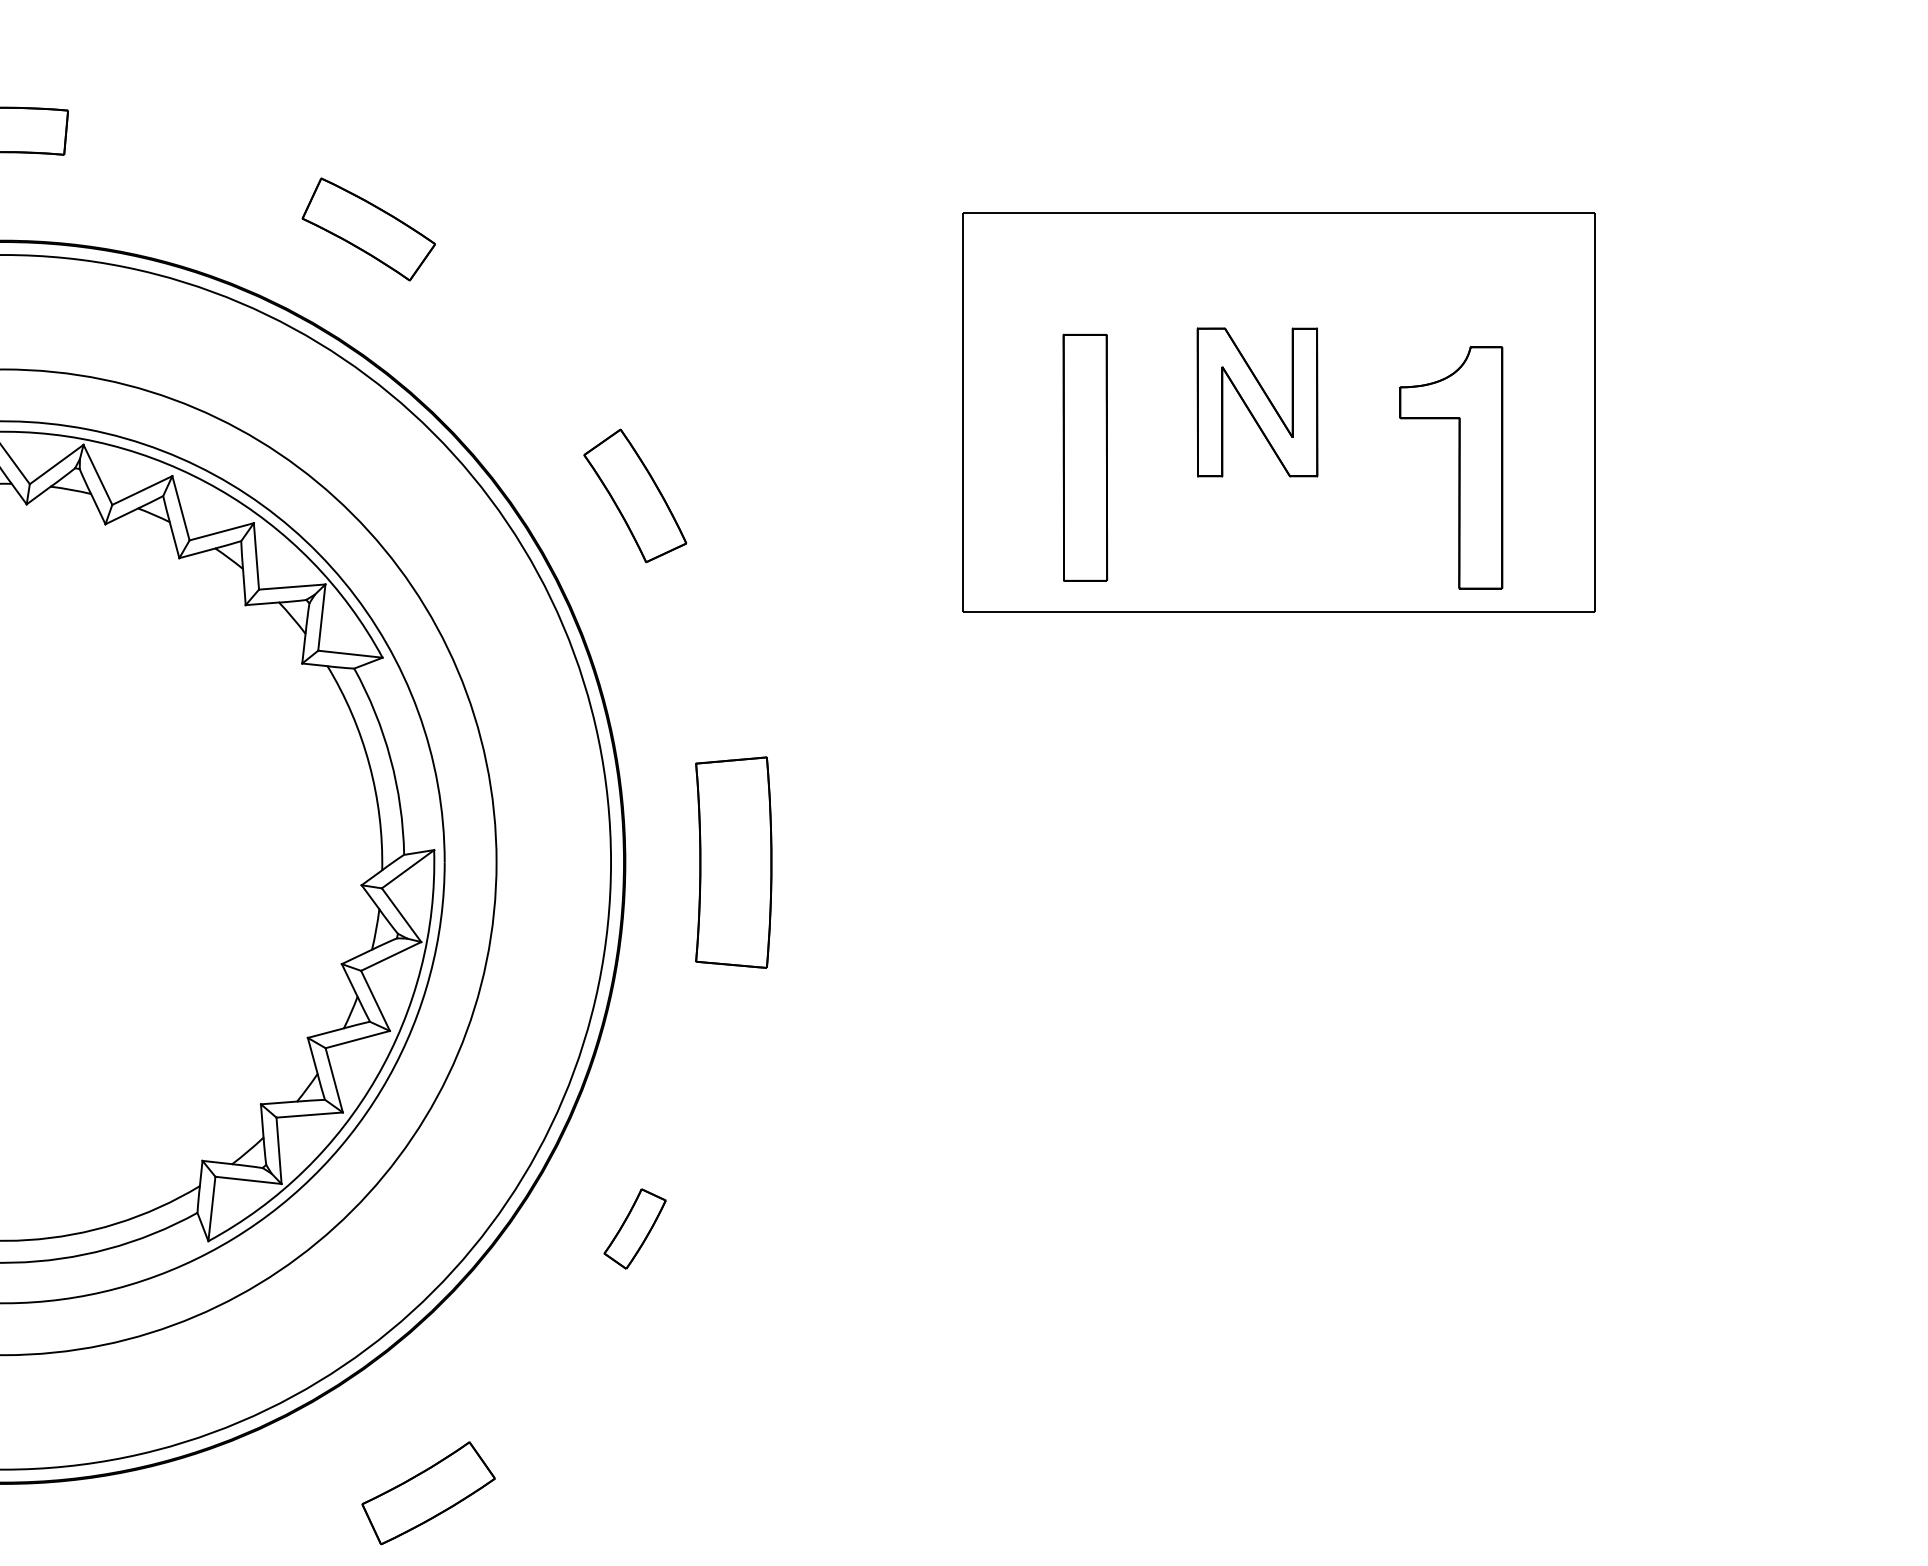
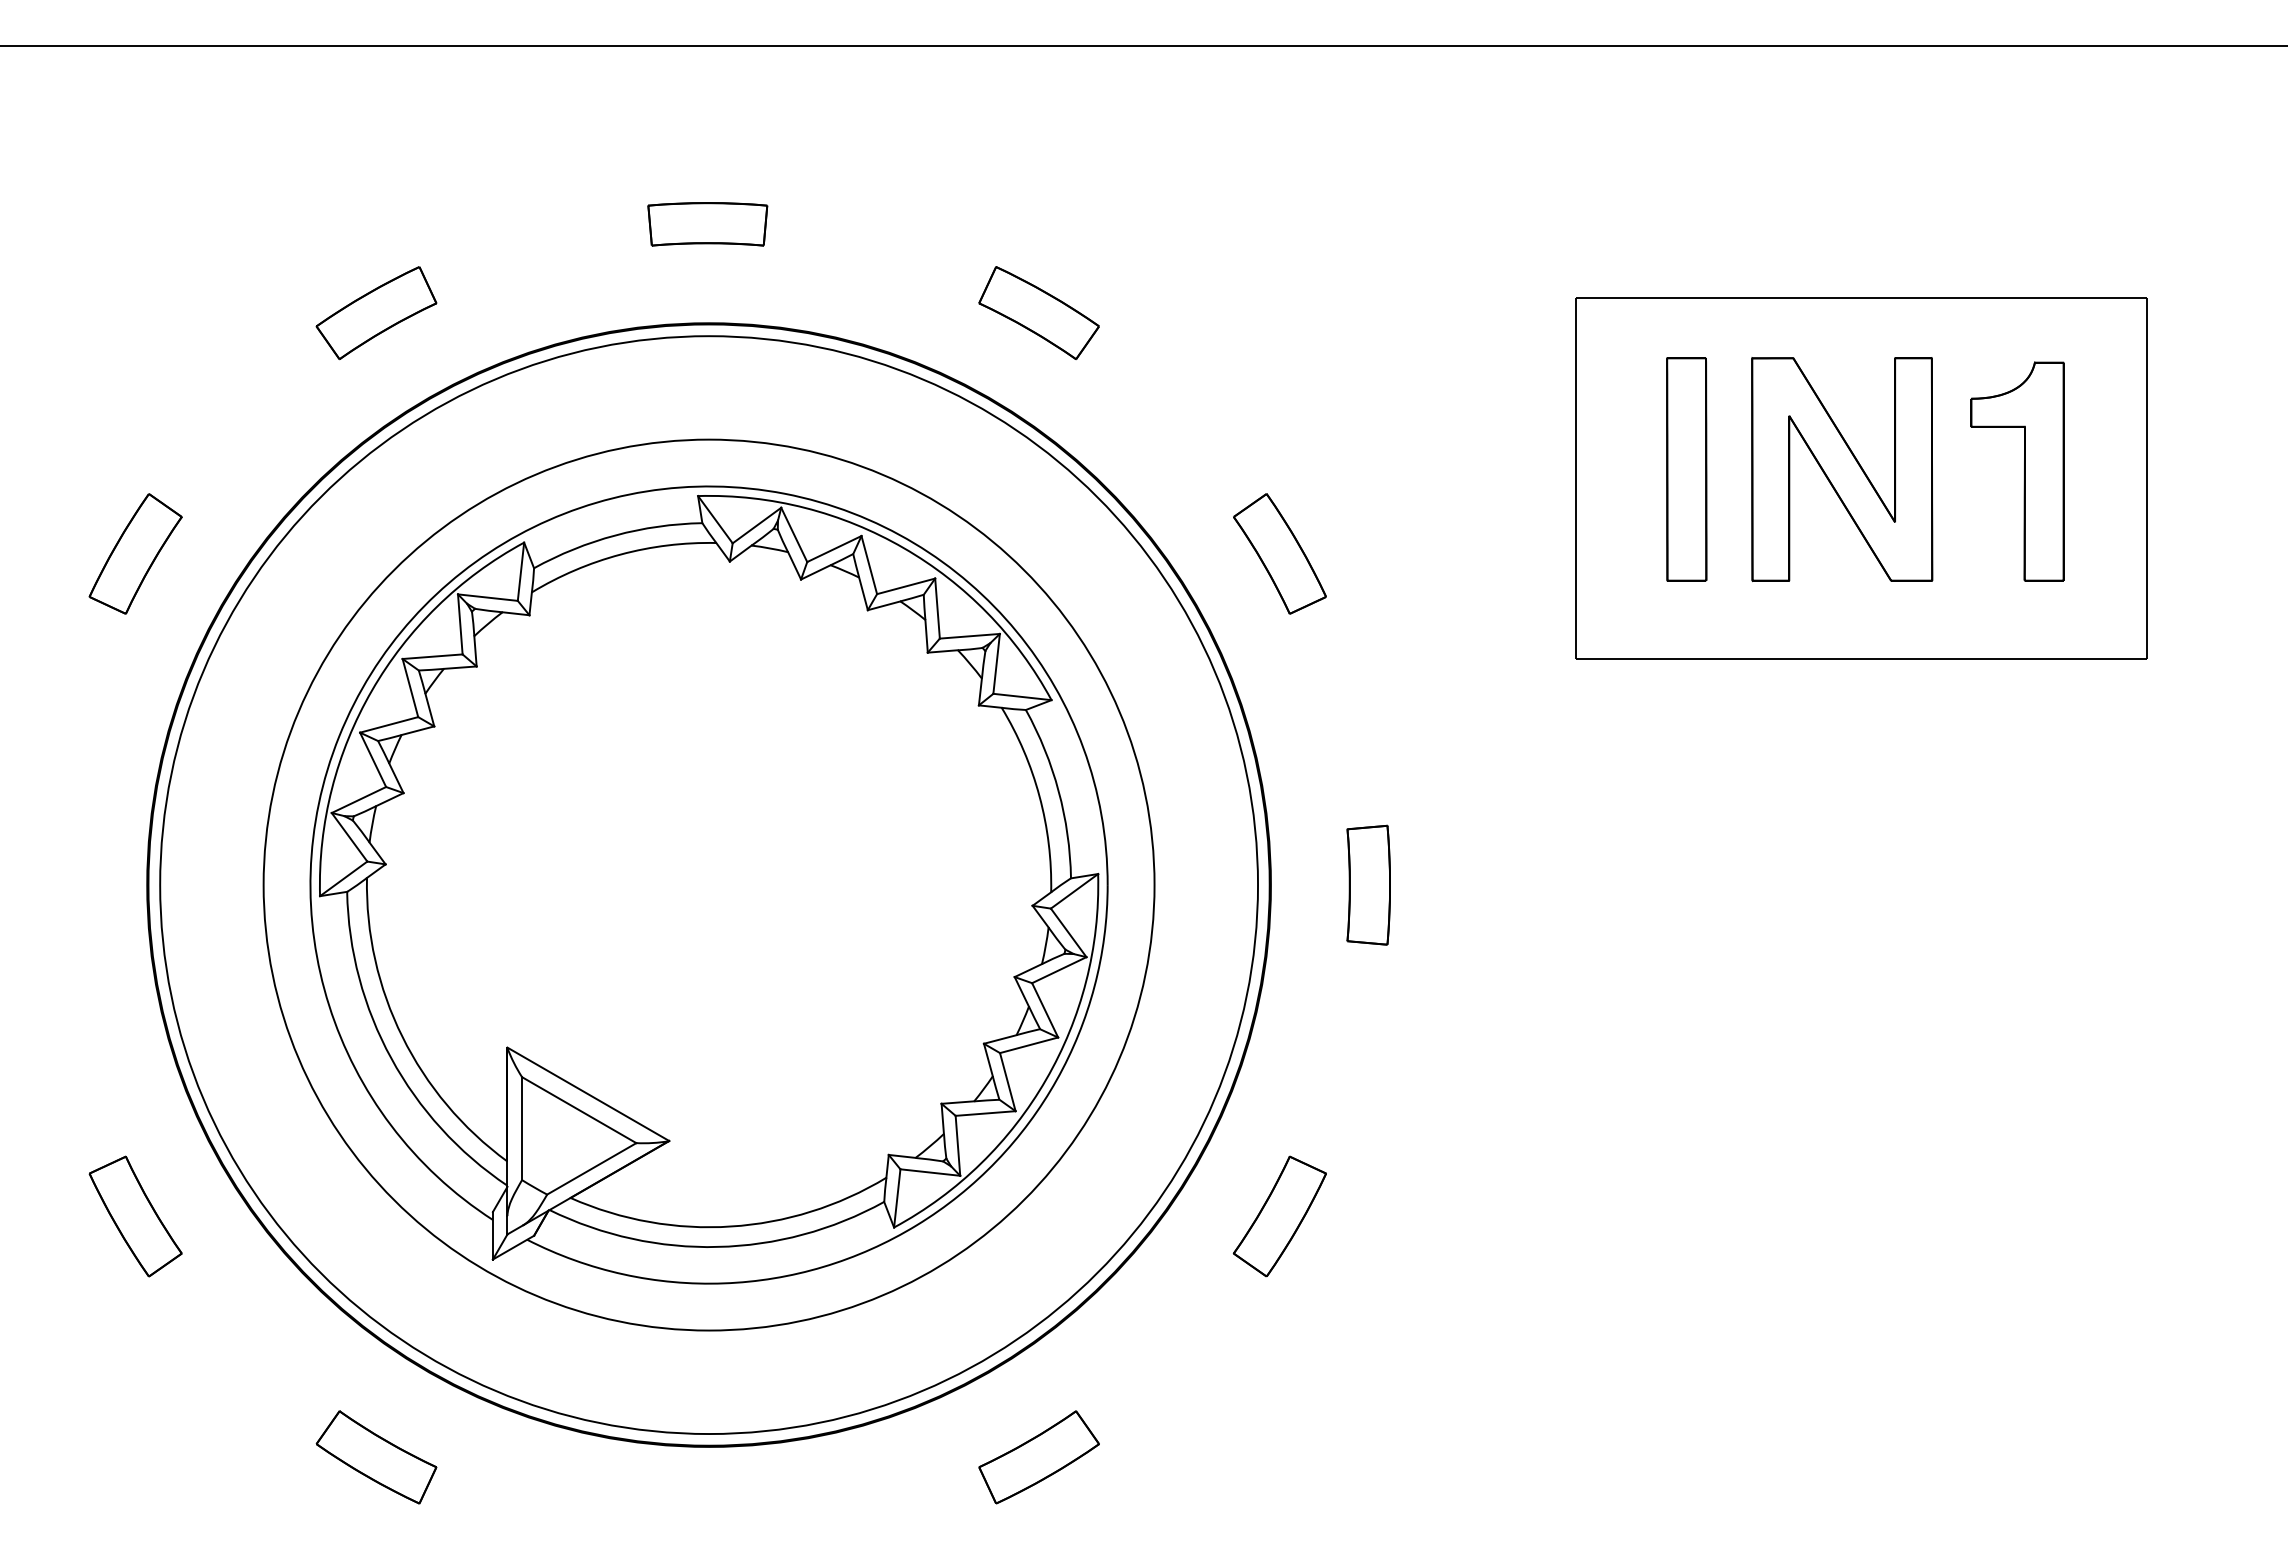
part: (1257, 402) -> (1842, 469), size x1.67
part: (1085, 457) -> (1686, 469), moved
part: (1459, 467) -> (2024, 471), moved
part: (733, 861) -> (1368, 884), size x0.62
part: (634, 1229) -> (1279, 1216), size x1.67
part: (427, 1493) -> (1038, 1457), moved

